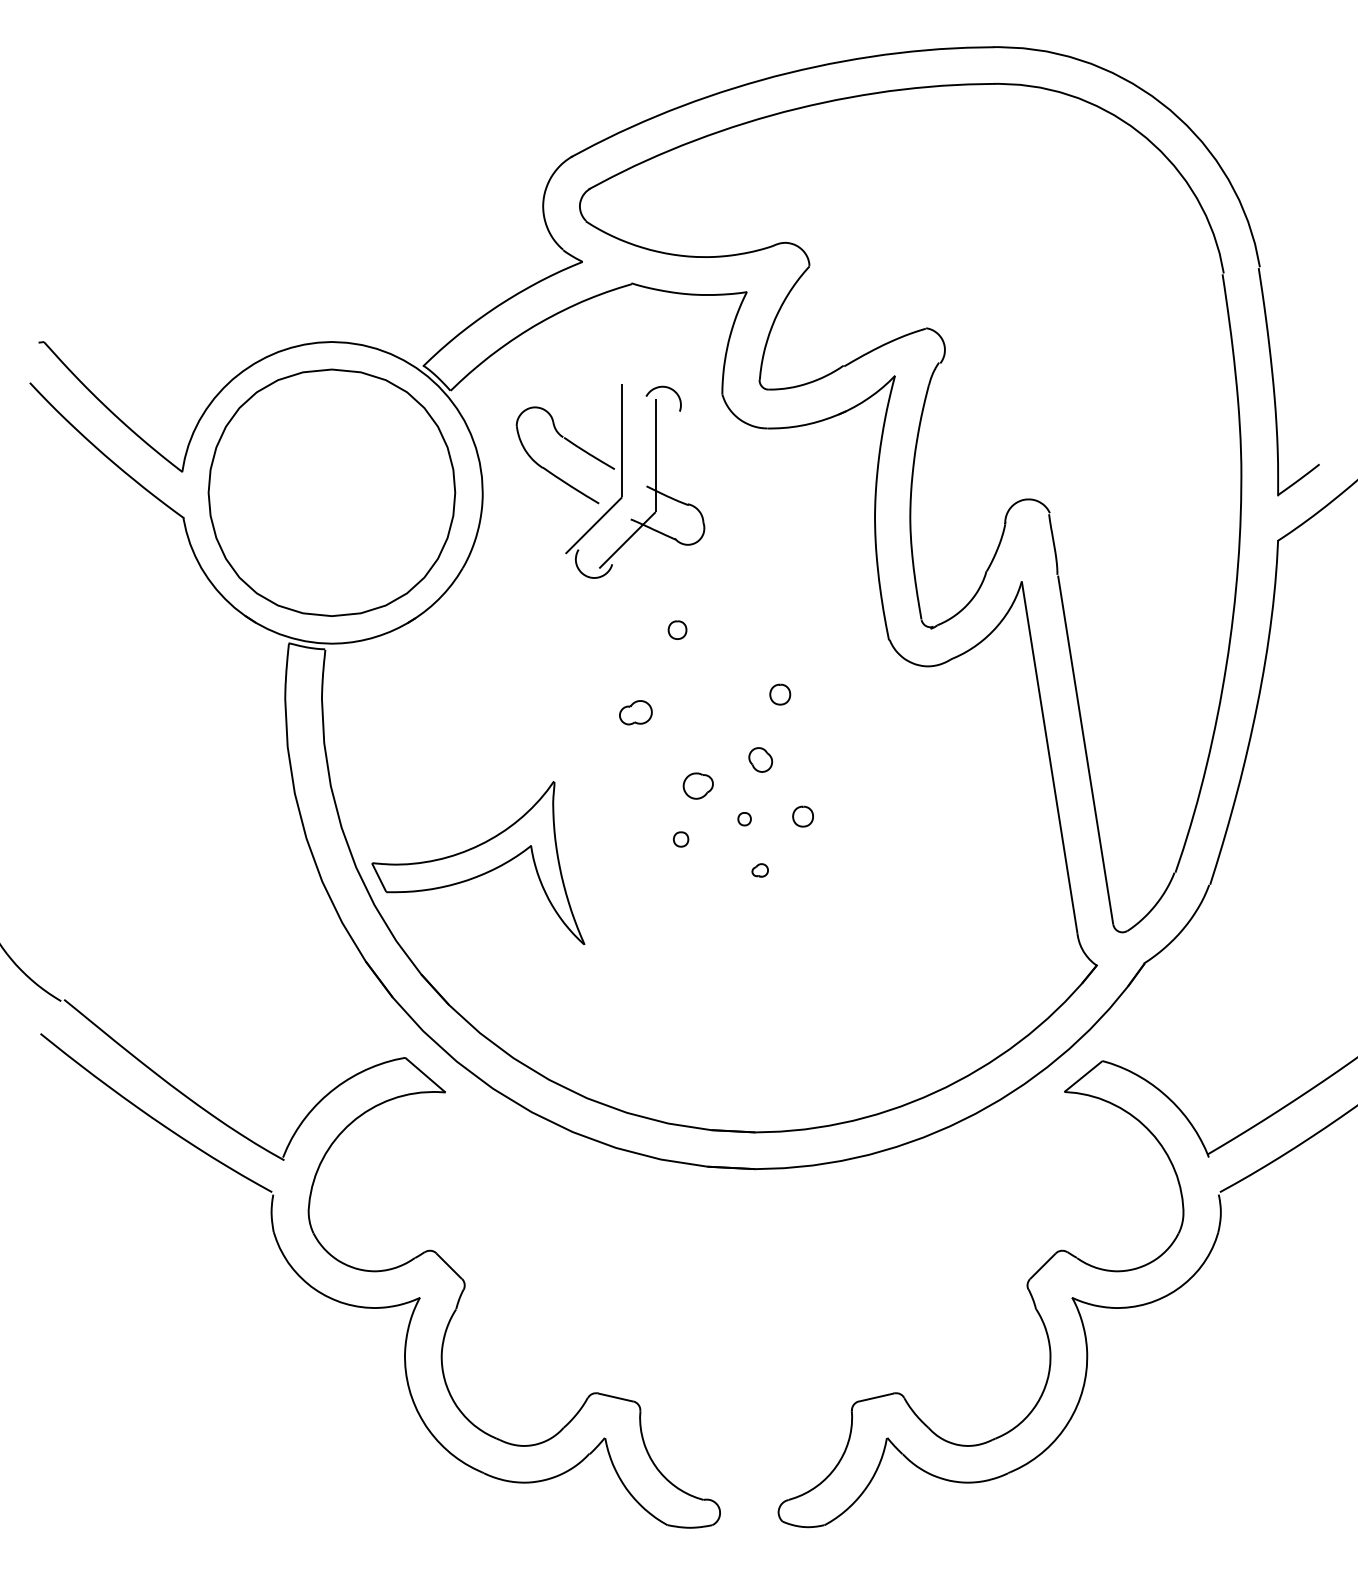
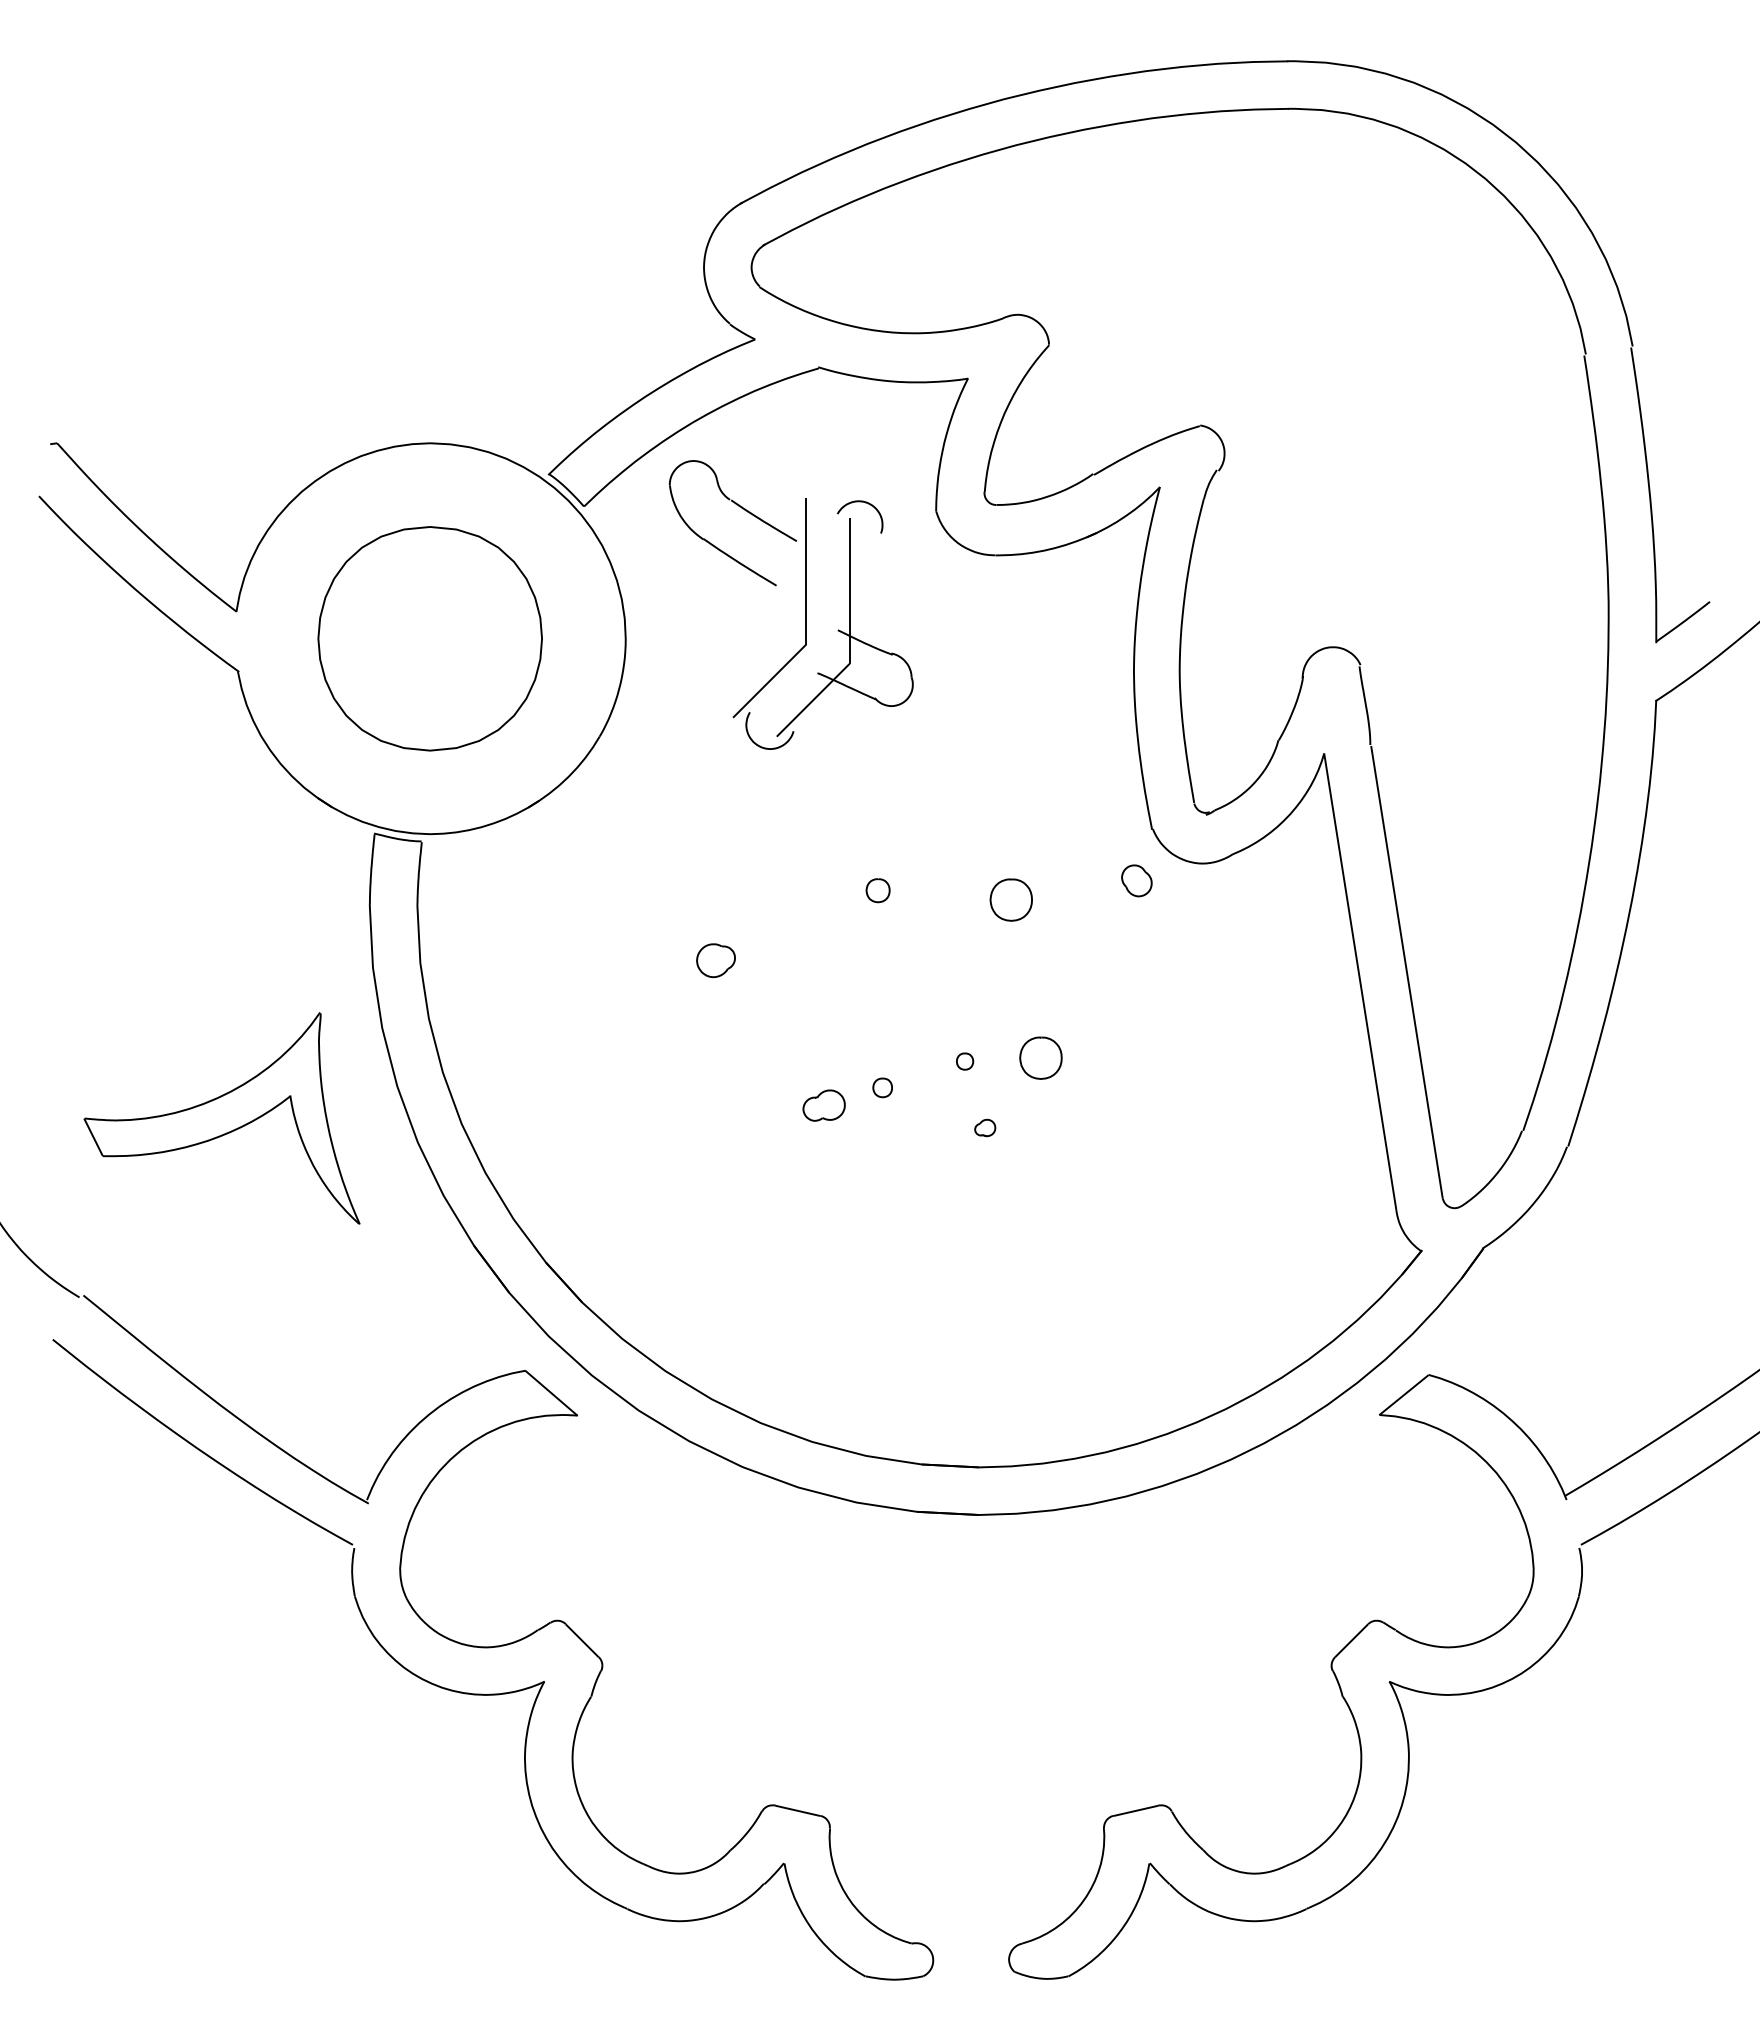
part: (572, 444) -> (741, 508), moved
part: (331, 492) -> (429, 638), size x0.7
part: (677, 630) -> (877, 890), moved
part: (779, 694) -> (1010, 900), size x1.6
part: (635, 712) -> (823, 1105), moved
part: (760, 759) -> (1136, 880), moved
part: (697, 785) -> (715, 960), moved
part: (802, 816) -> (1040, 1058), size x1.6
part: (477, 863) -> (221, 1118), moved

